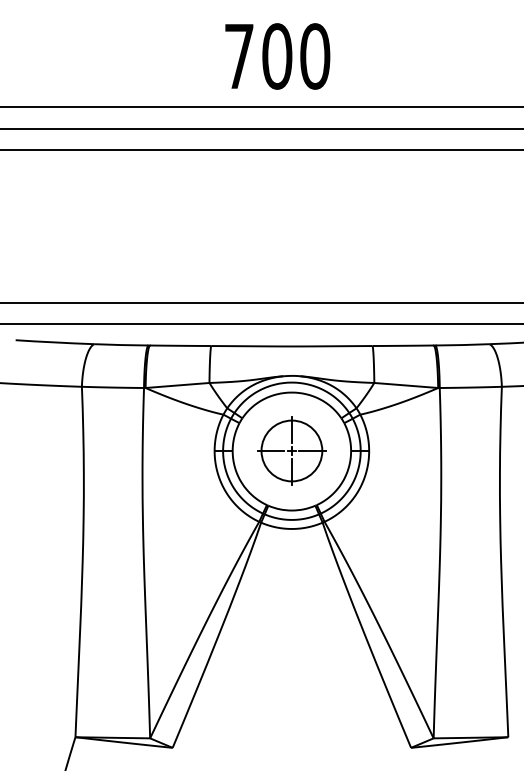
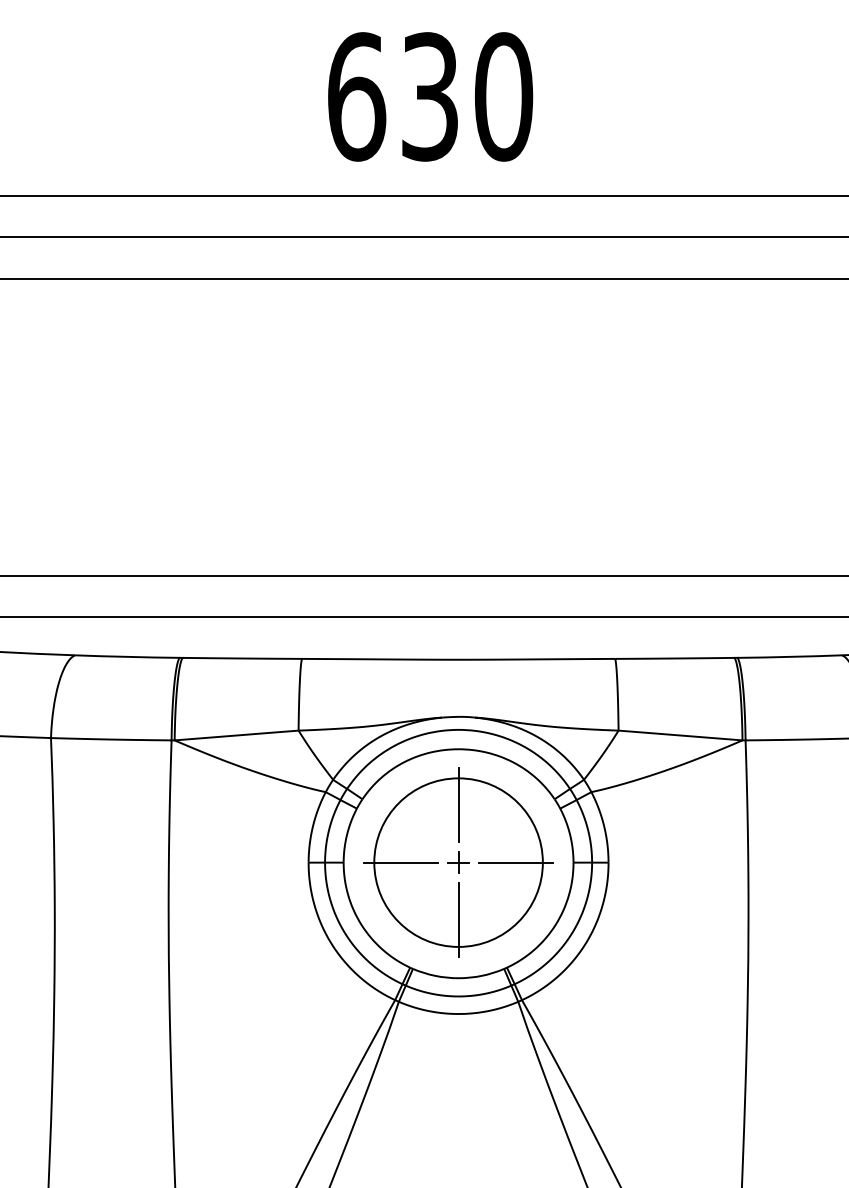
text: (258, 56) -> (393, 96), 700 -> 630
part: (291, 450) -> (457, 861), size x1.43

